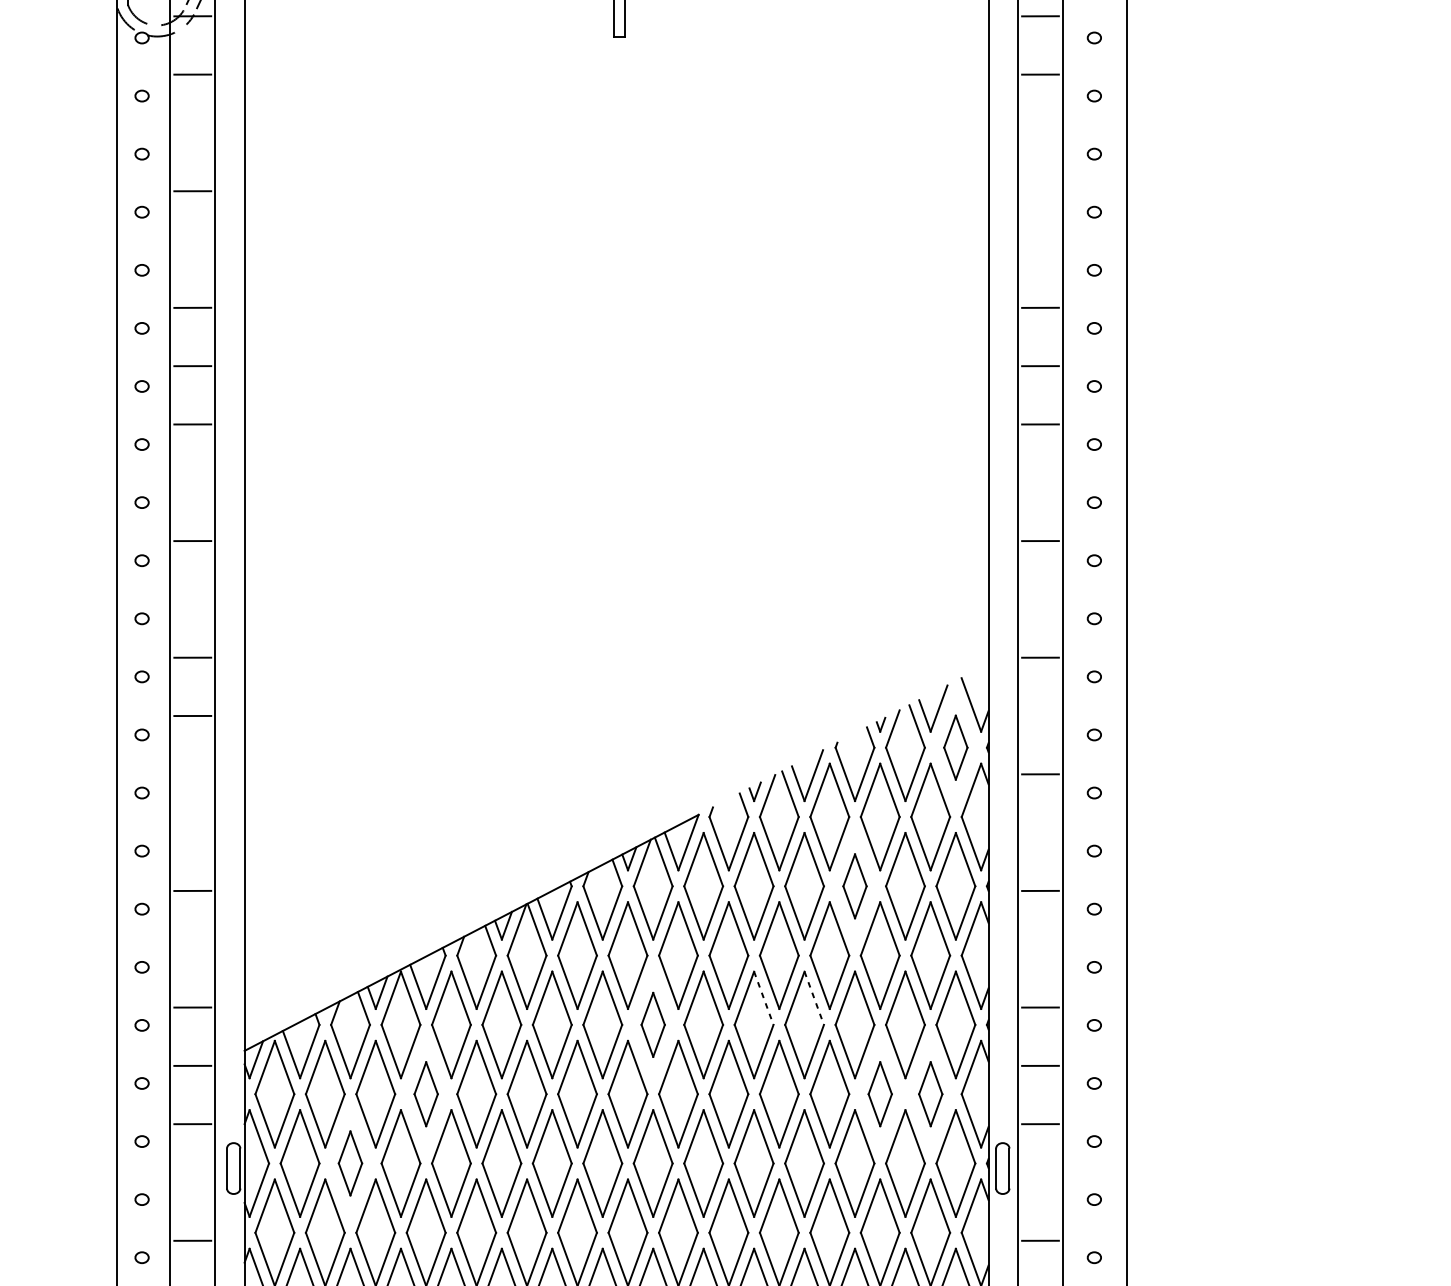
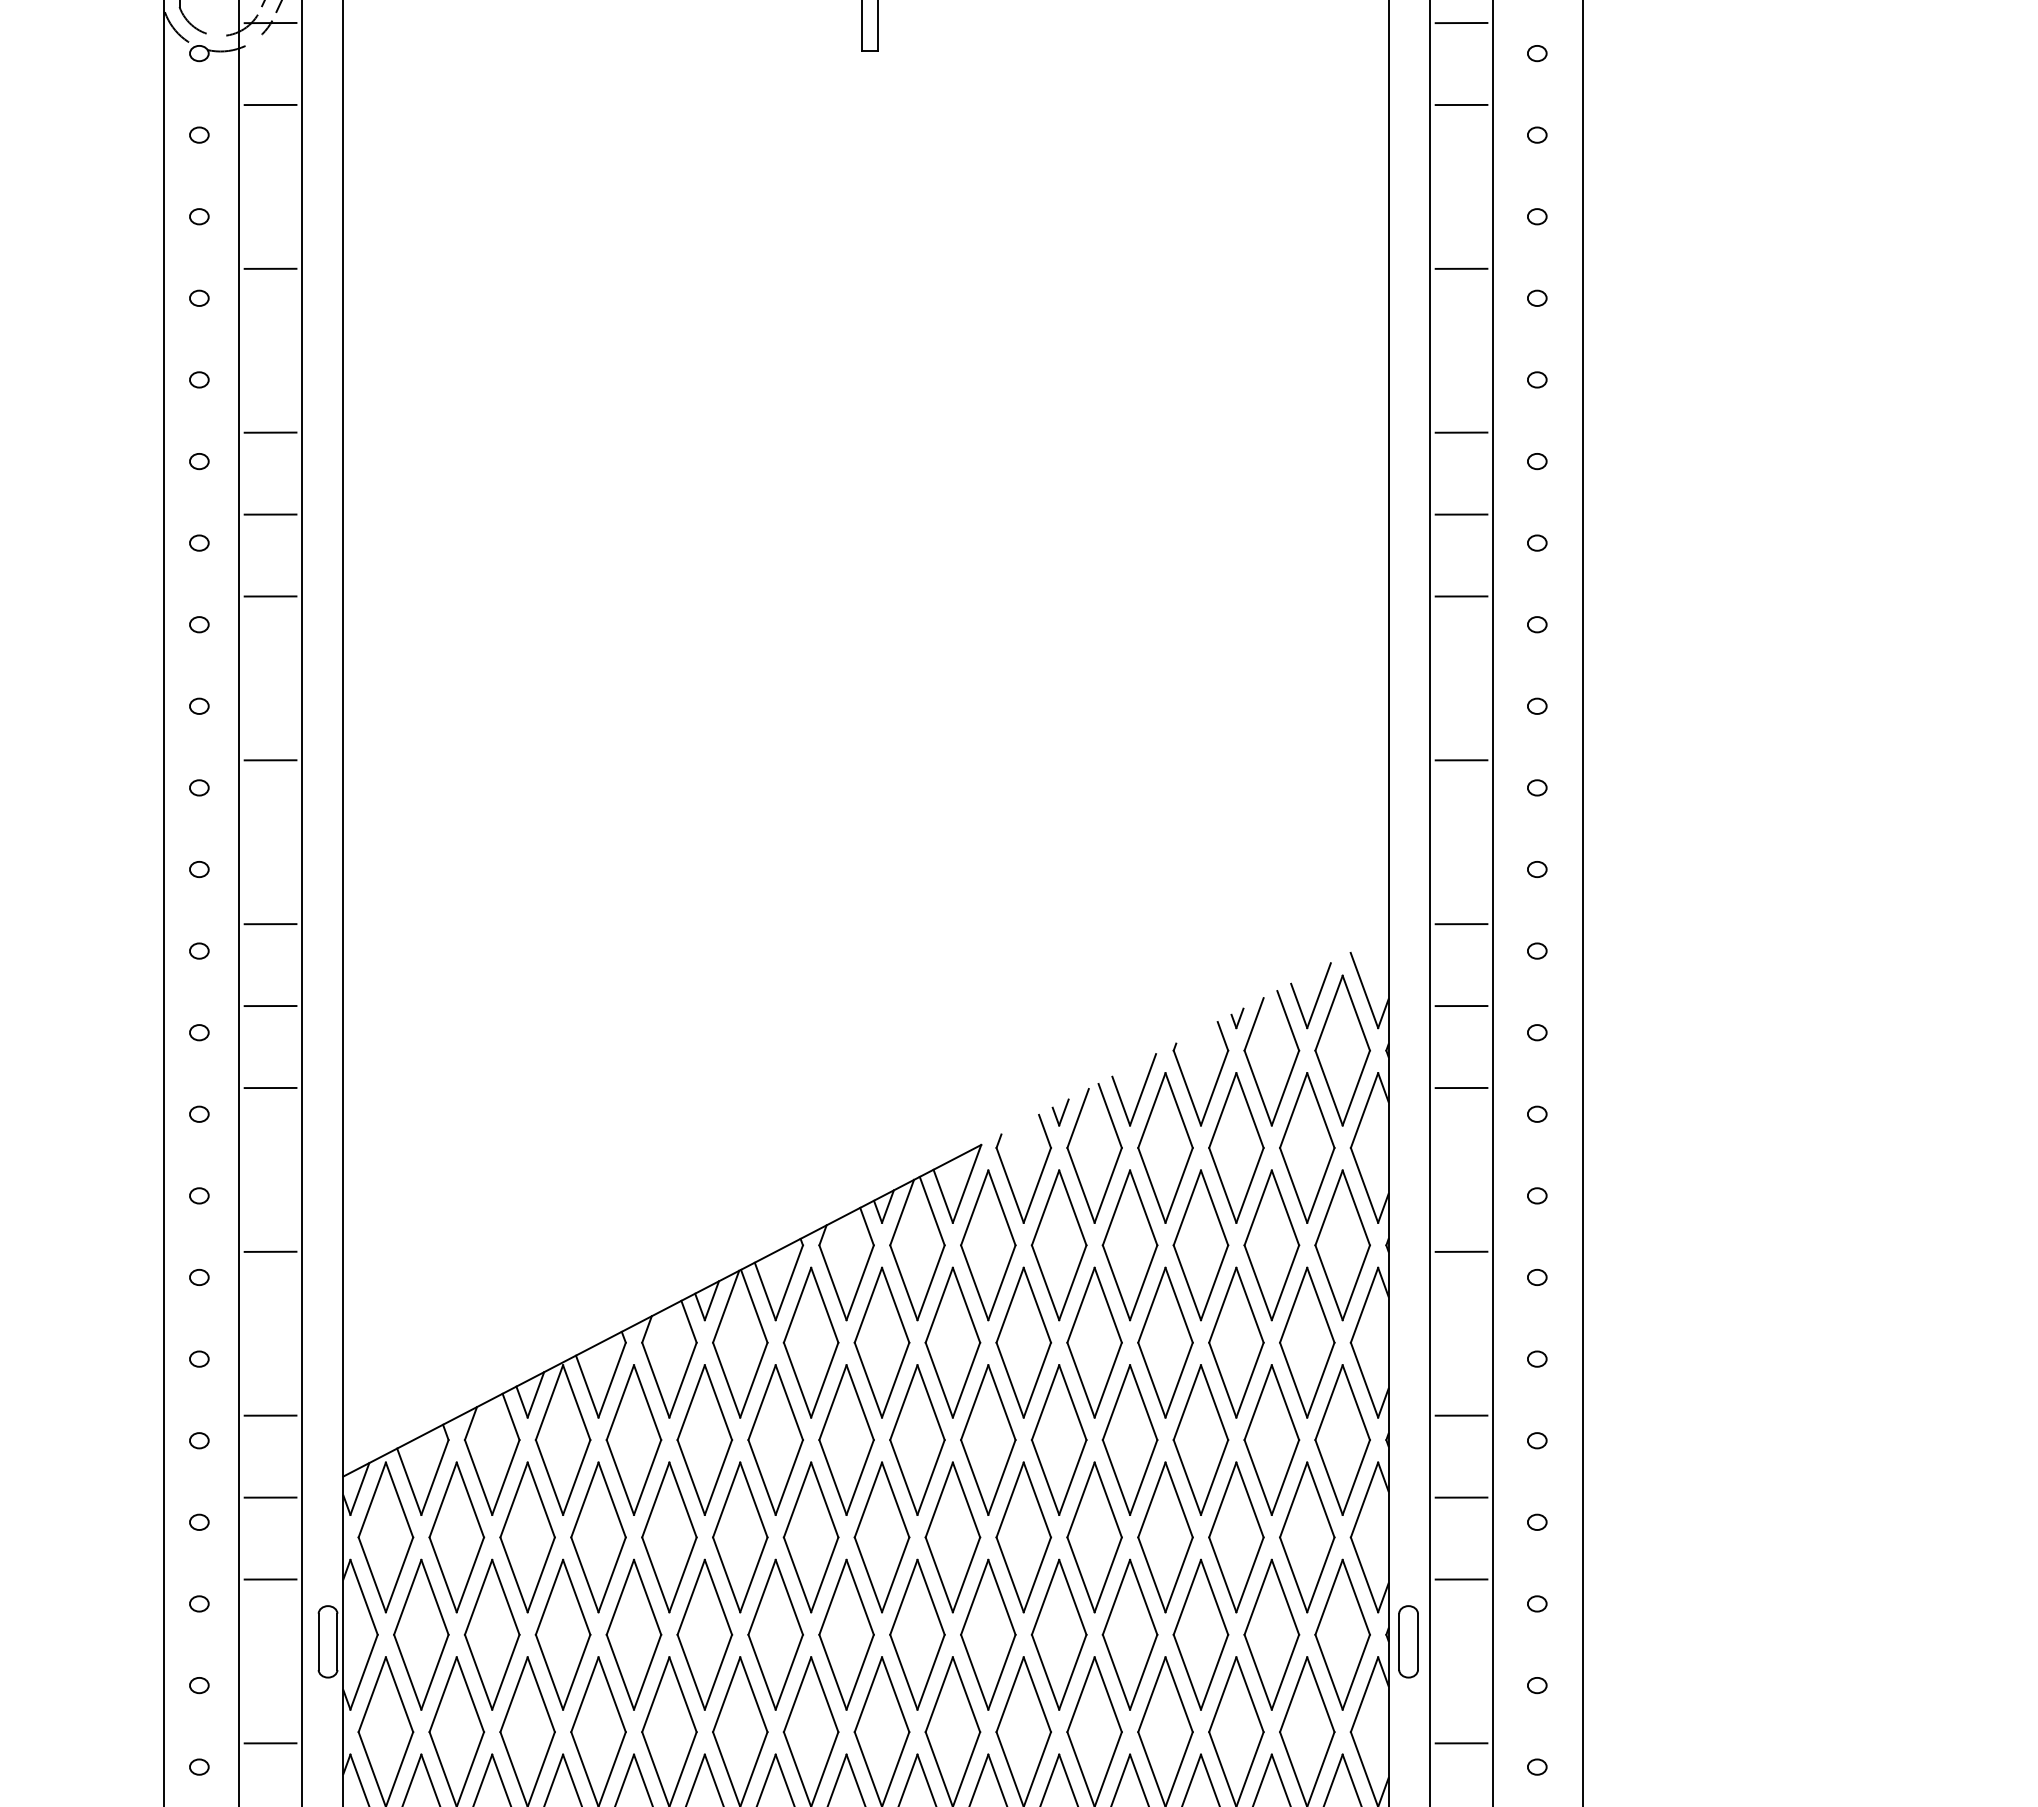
line: (1040, 191) -> (1461, 268), added
line: (1040, 716) -> (1461, 1006), added
part: (955, 747) -> (1342, 1050), size x1.67
line: (192, 773) -> (270, 1087), added
part: (854, 886) -> (1200, 1245), size x1.67
line: (763, 998) -> (1072, 1402), dashed -> solid
line: (814, 998) -> (1143, 1402), dashed -> solid
part: (653, 1024) -> (917, 1439), size x1.67
part: (426, 1094) -> (598, 1537), size x1.67
part: (880, 1094) -> (1236, 1537), size x1.67
part: (930, 1094) -> (1307, 1537), size x1.67
part: (350, 1163) -> (491, 1634), size x1.67

